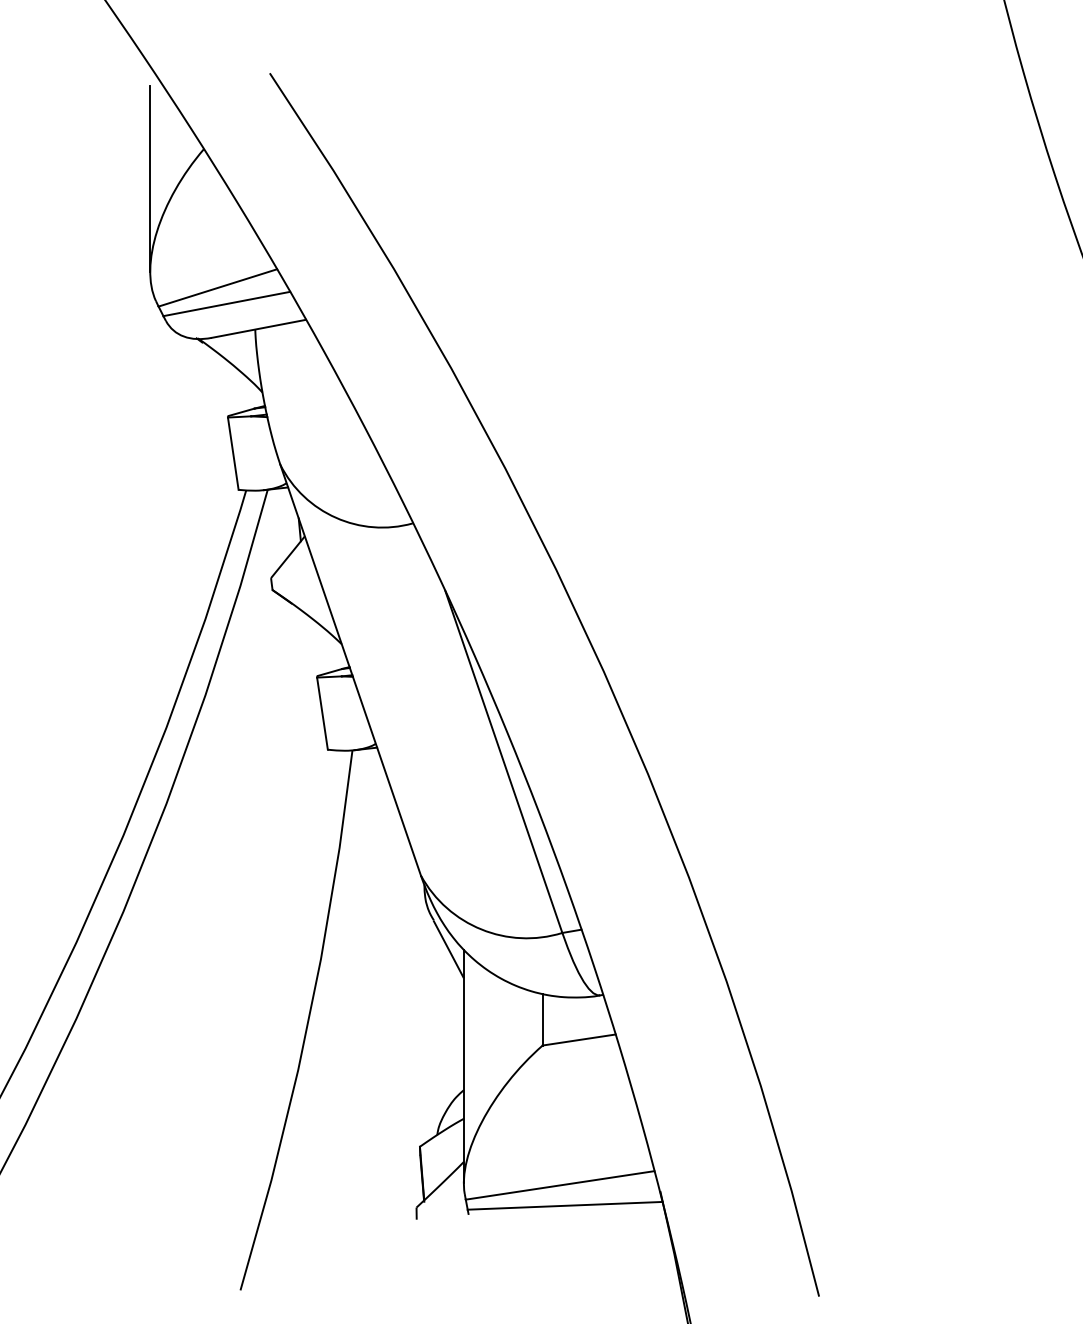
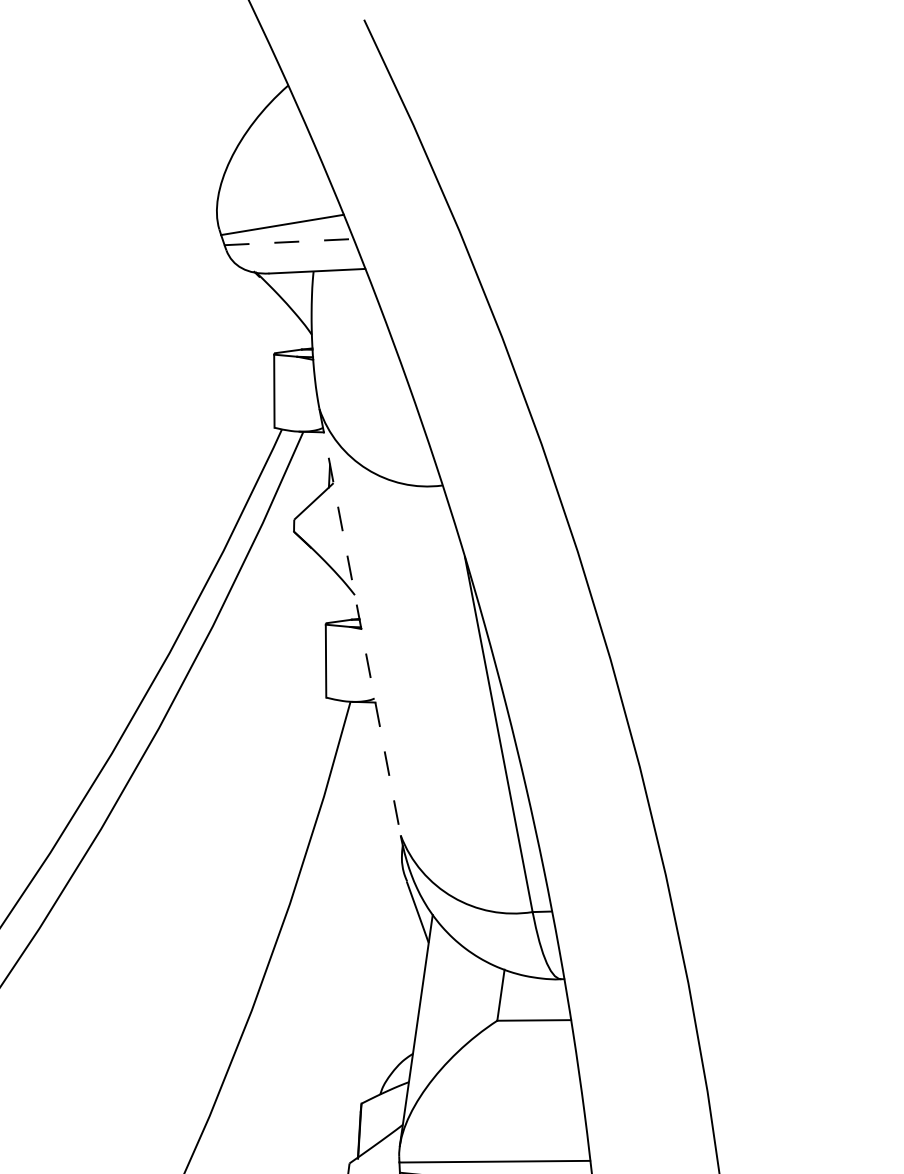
line: (150, 178) -> (231, 107), removed
line: (226, 304) -> (288, 242), solid -> dashed
line: (350, 670) -> (359, 622), solid -> dashed

